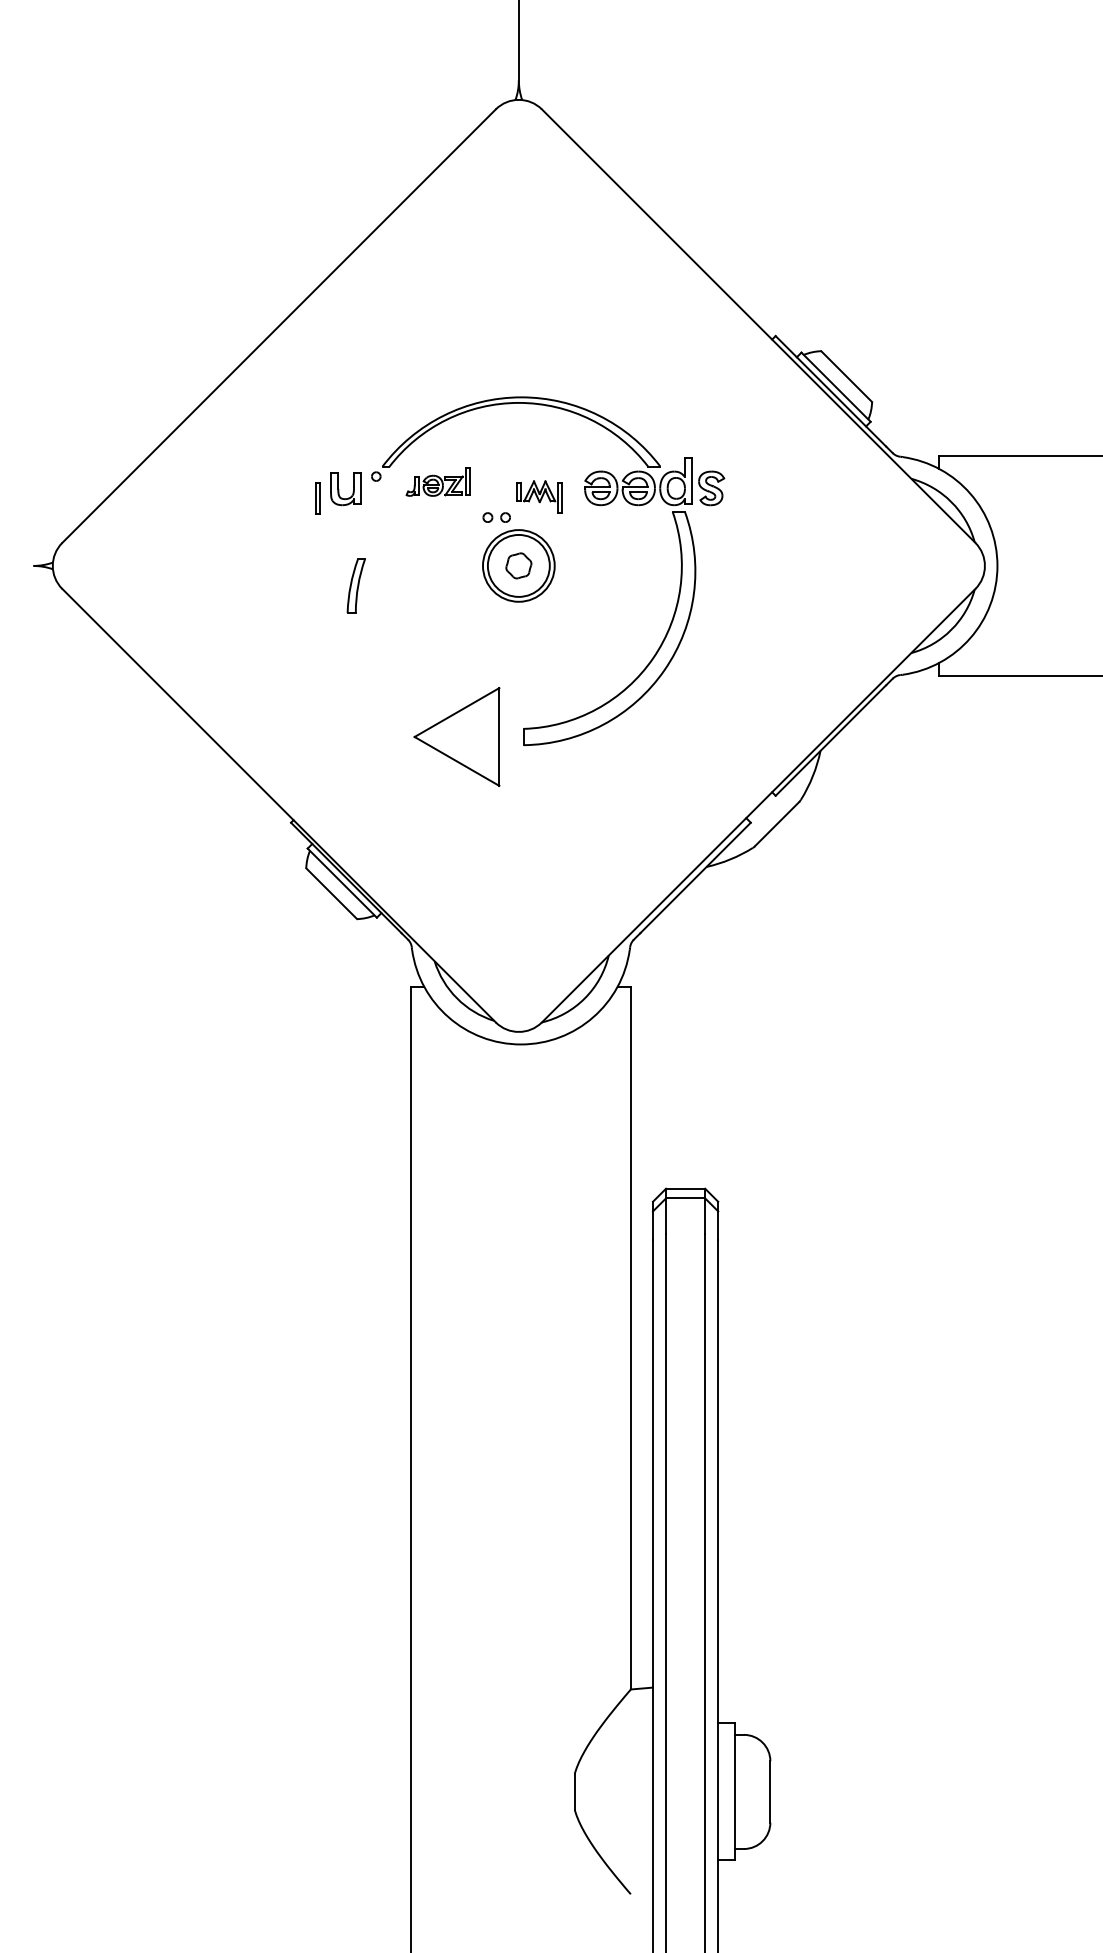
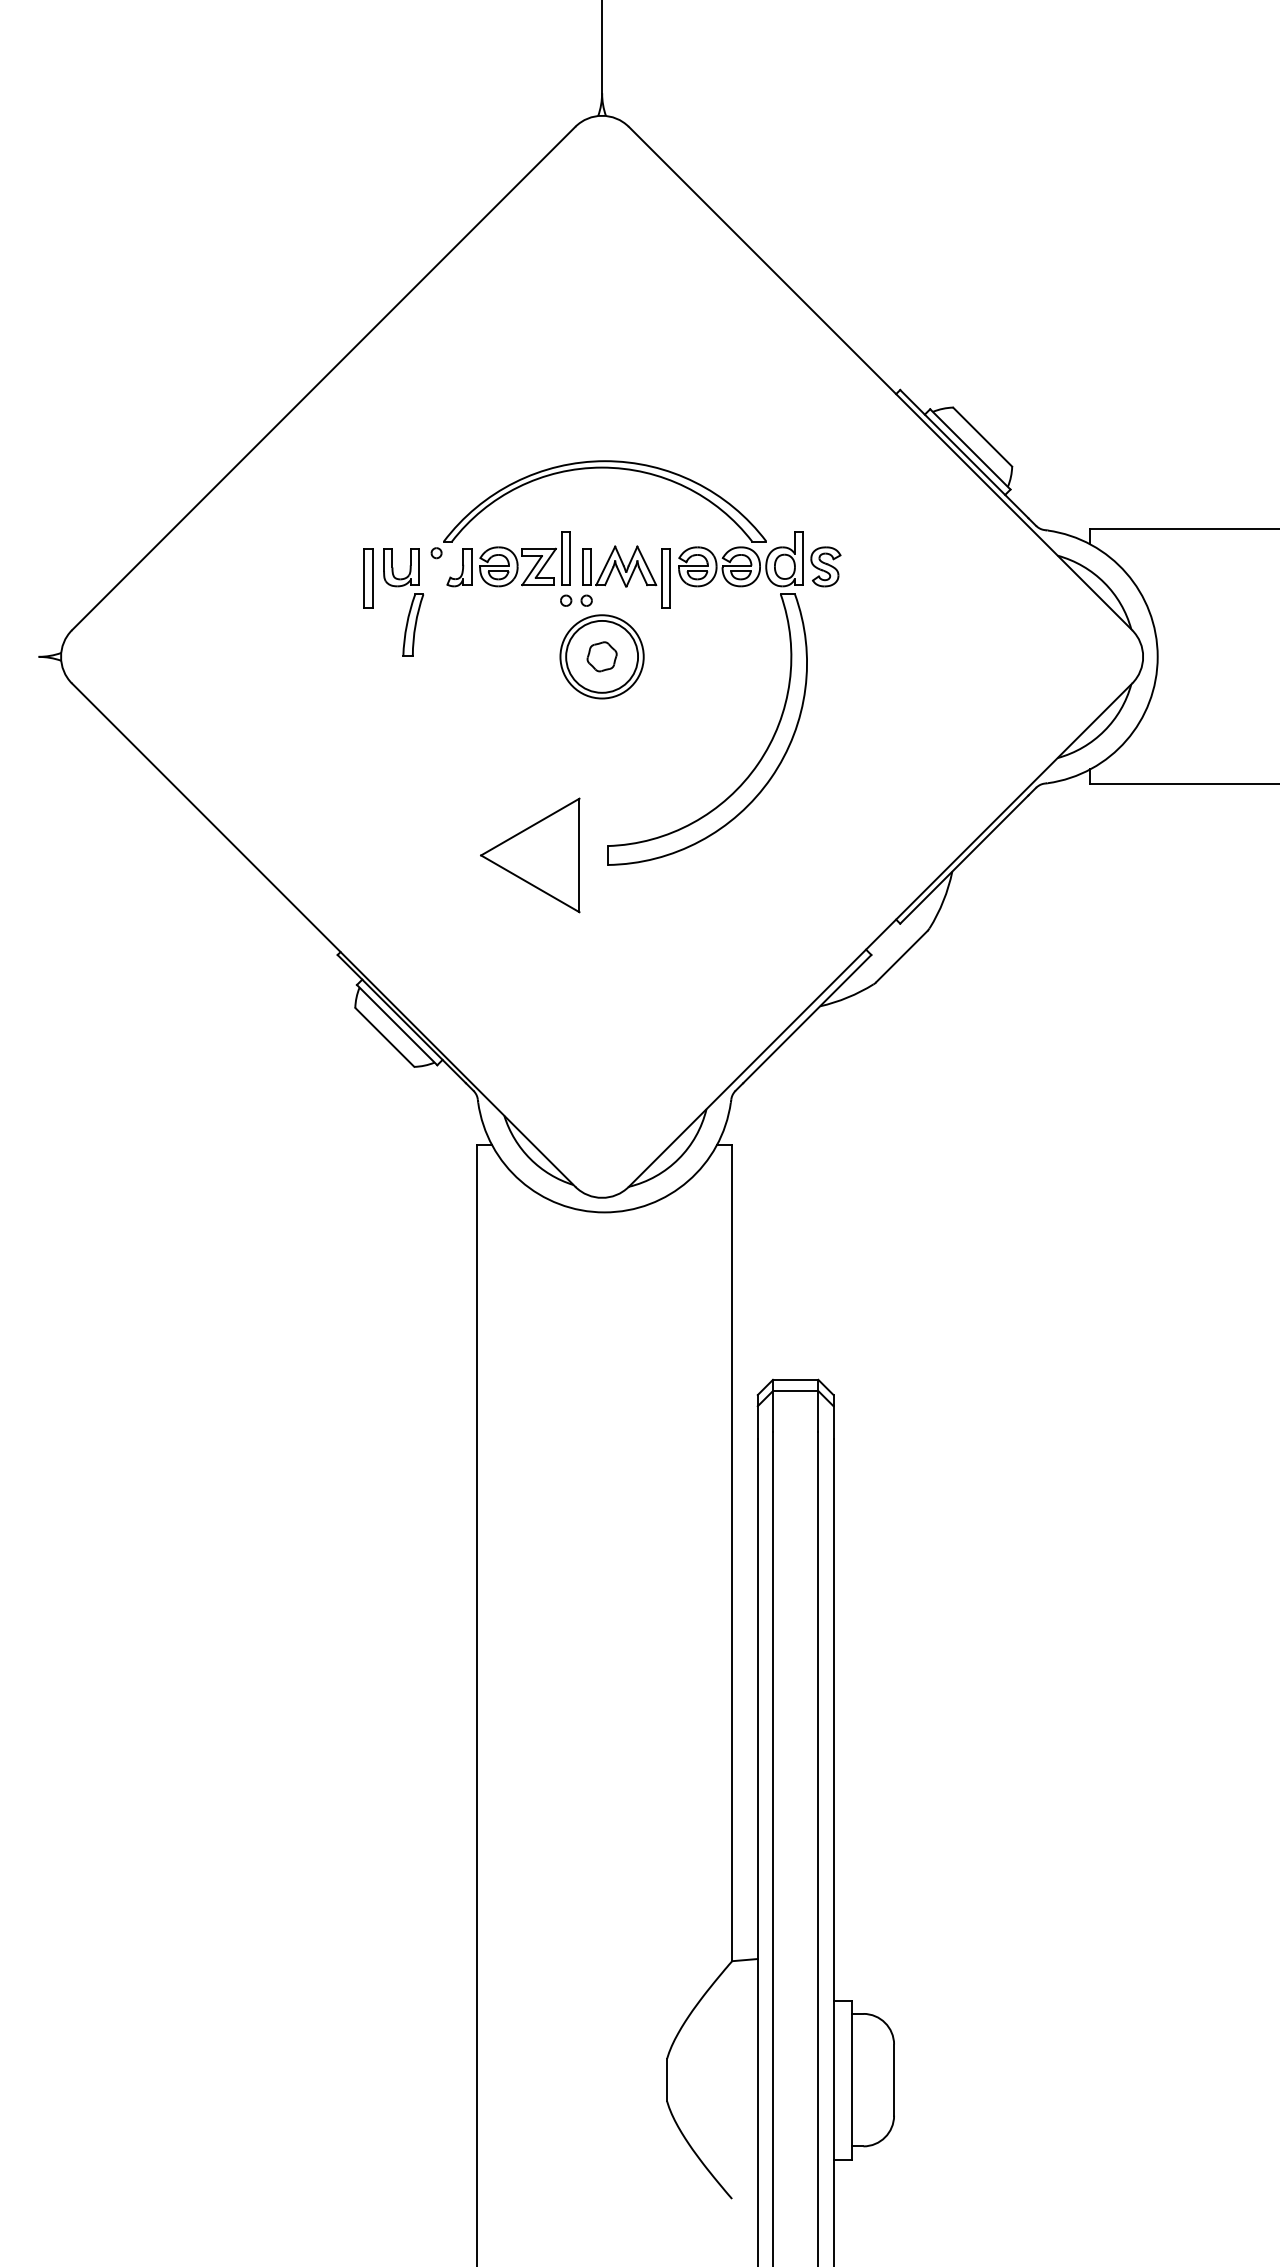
part: (438, 482) -> (508, 559), size x1.67
part: (539, 496) -> (626, 576), size x1.67
part: (317, 498) -> (368, 578), size x1.67
part: (355, 585) -> (412, 624), moved

